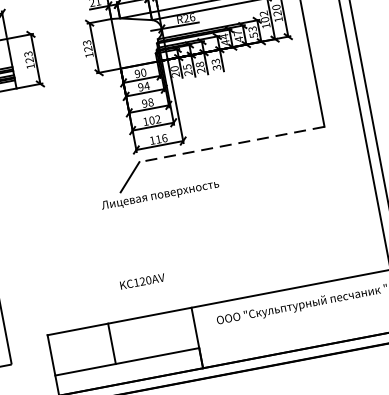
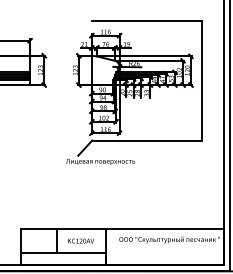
line: (232, 144) -> (147, 140), dashed -> solid
text: (141, 280) -> (80, 240), moved

